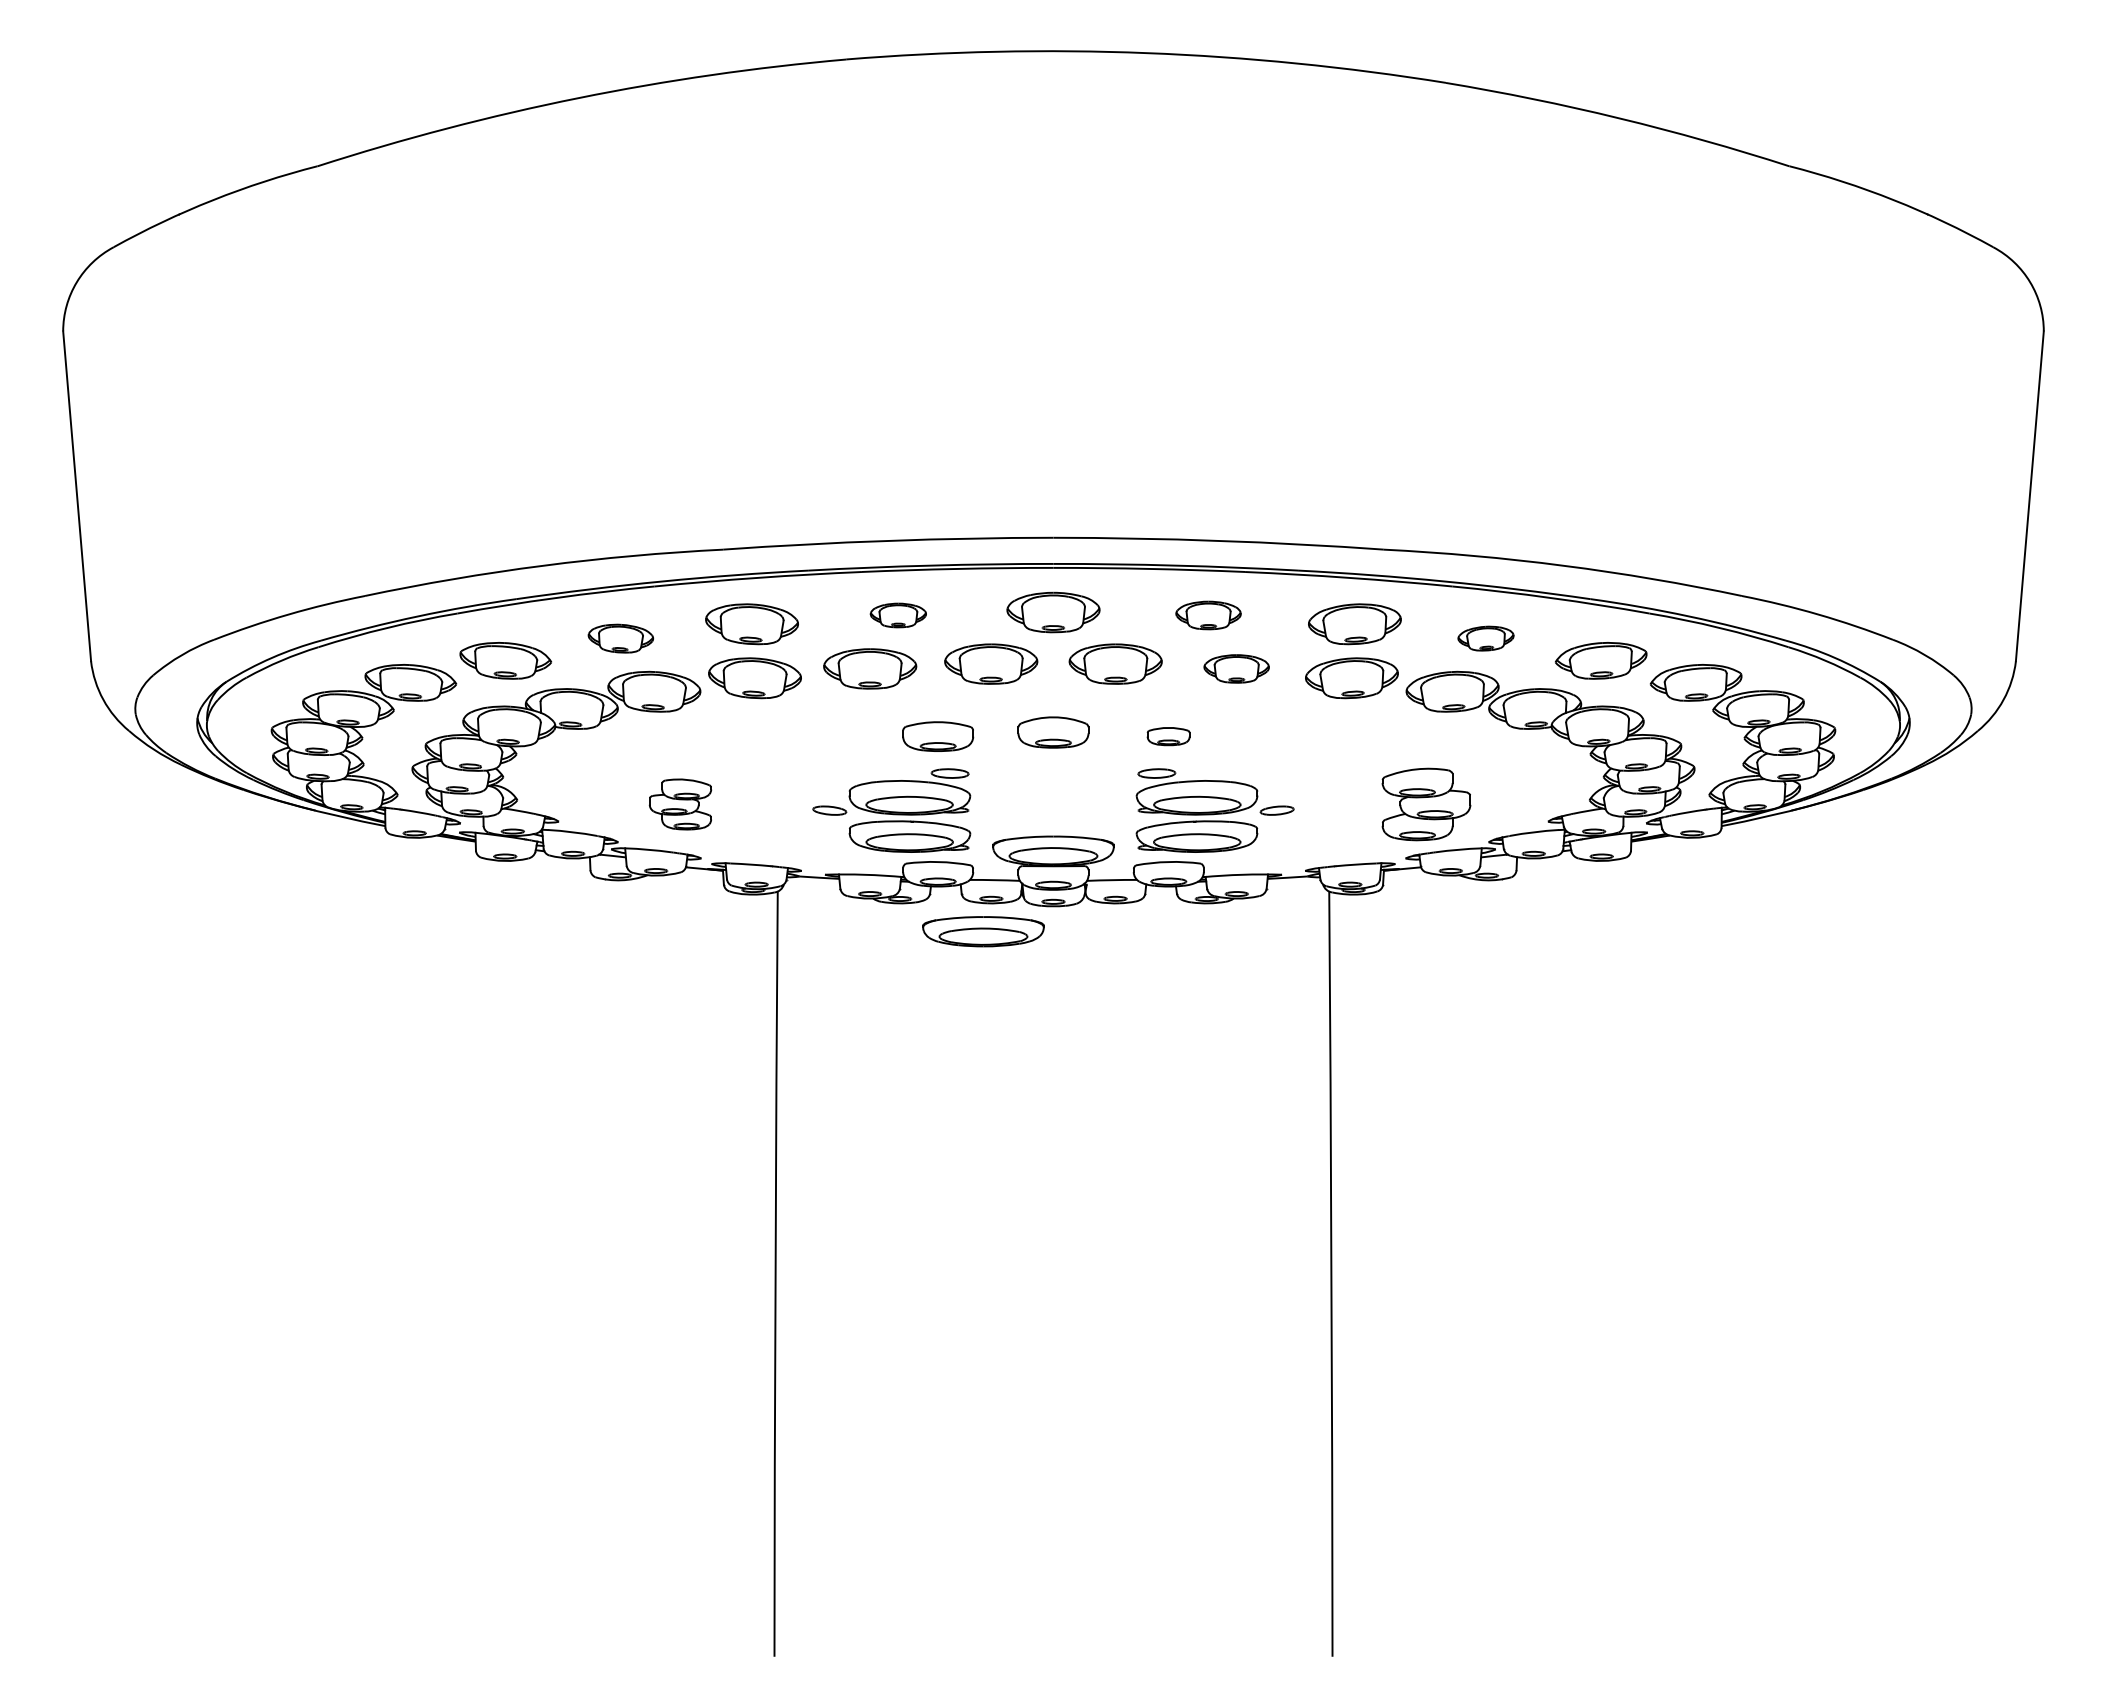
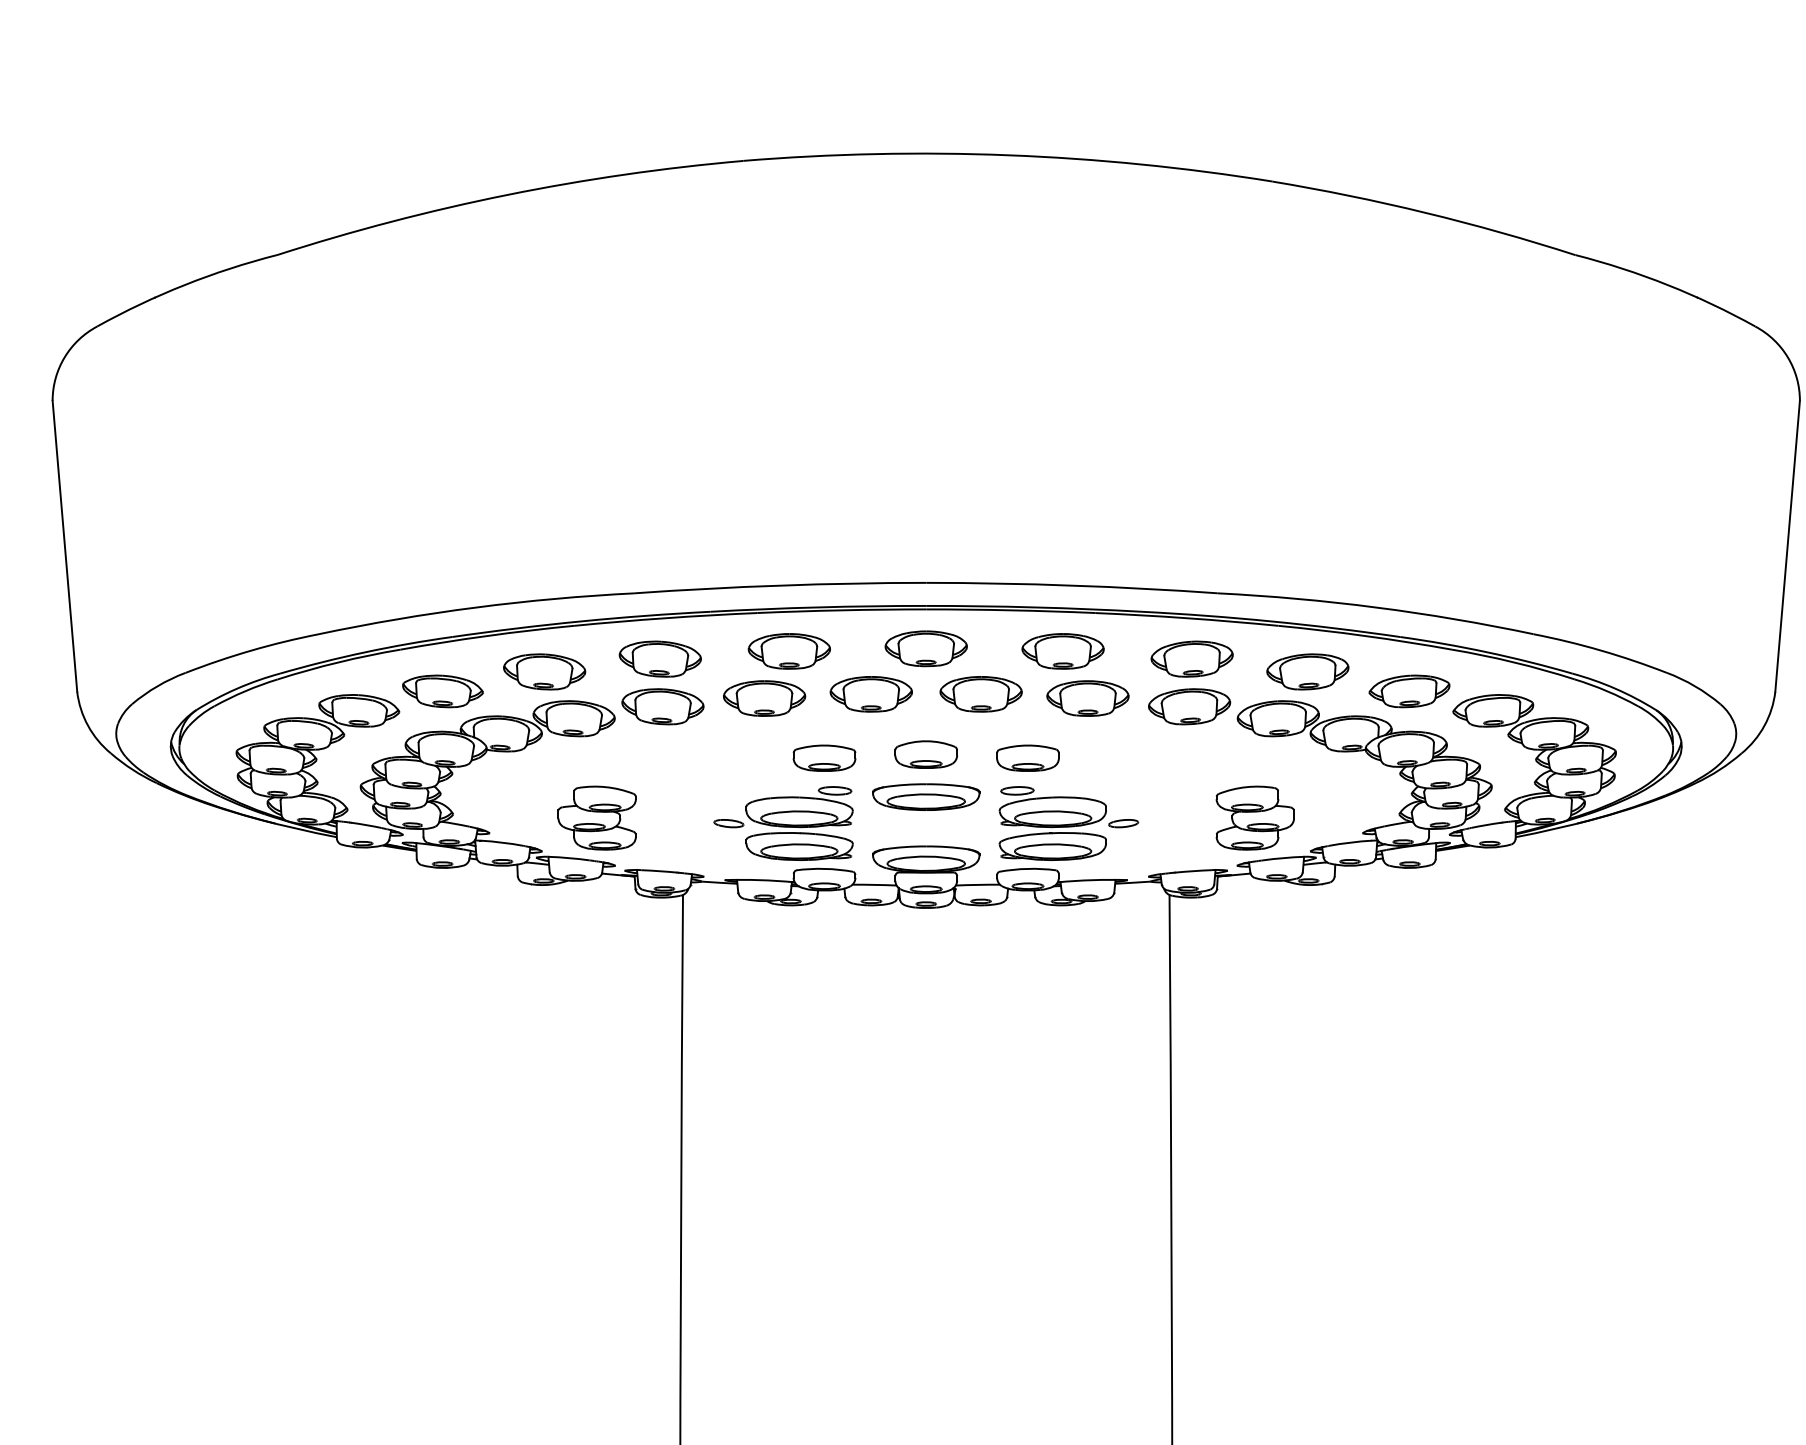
part: (898, 615) -> (789, 651), size x1.67
part: (1208, 615) -> (1063, 651), size x1.43
part: (620, 638) -> (544, 671), size x1.43
part: (1485, 638) -> (1307, 671), size x1.67
part: (1236, 668) -> (1087, 698), size x1.43
part: (1168, 736) -> (1027, 758), size x1.67
part: (680, 804) -> (597, 818), size x1.43
part: (983, 931) -> (926, 796), moved

